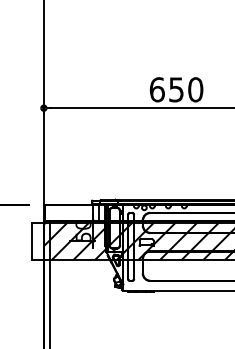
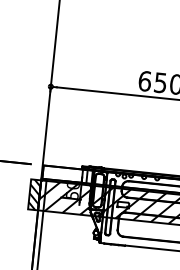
hatch: (37, 240) -> (34, 194), added

